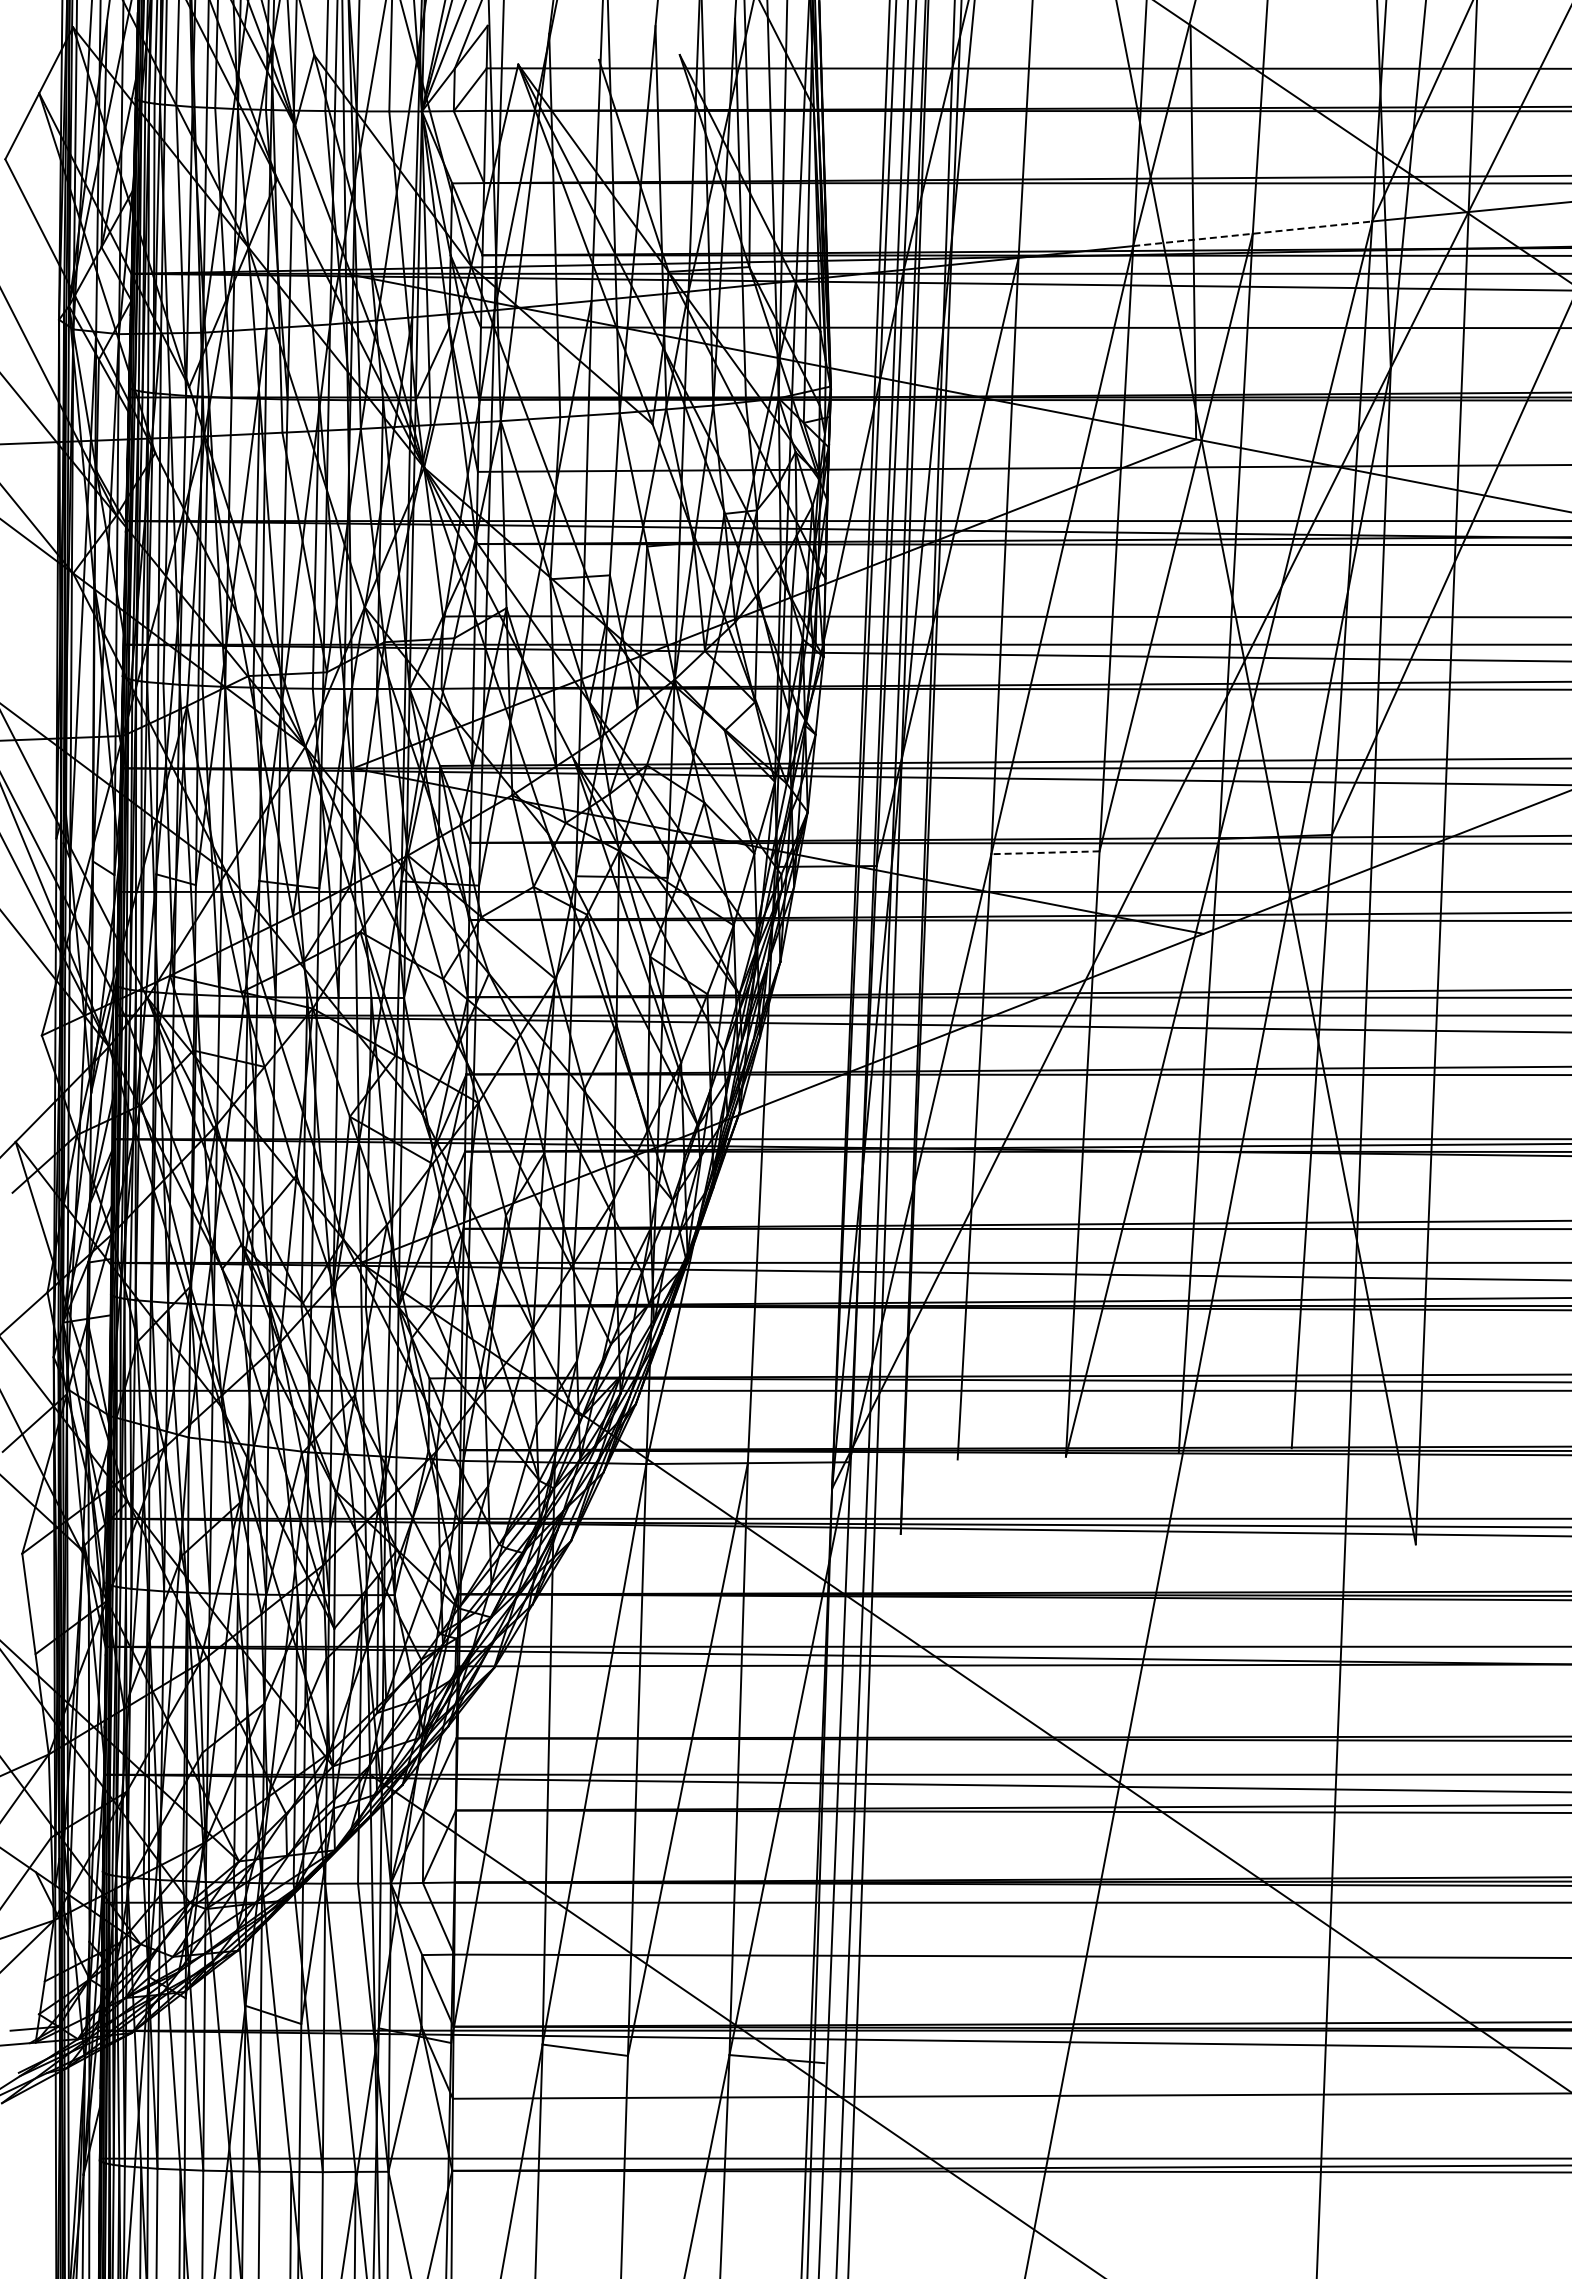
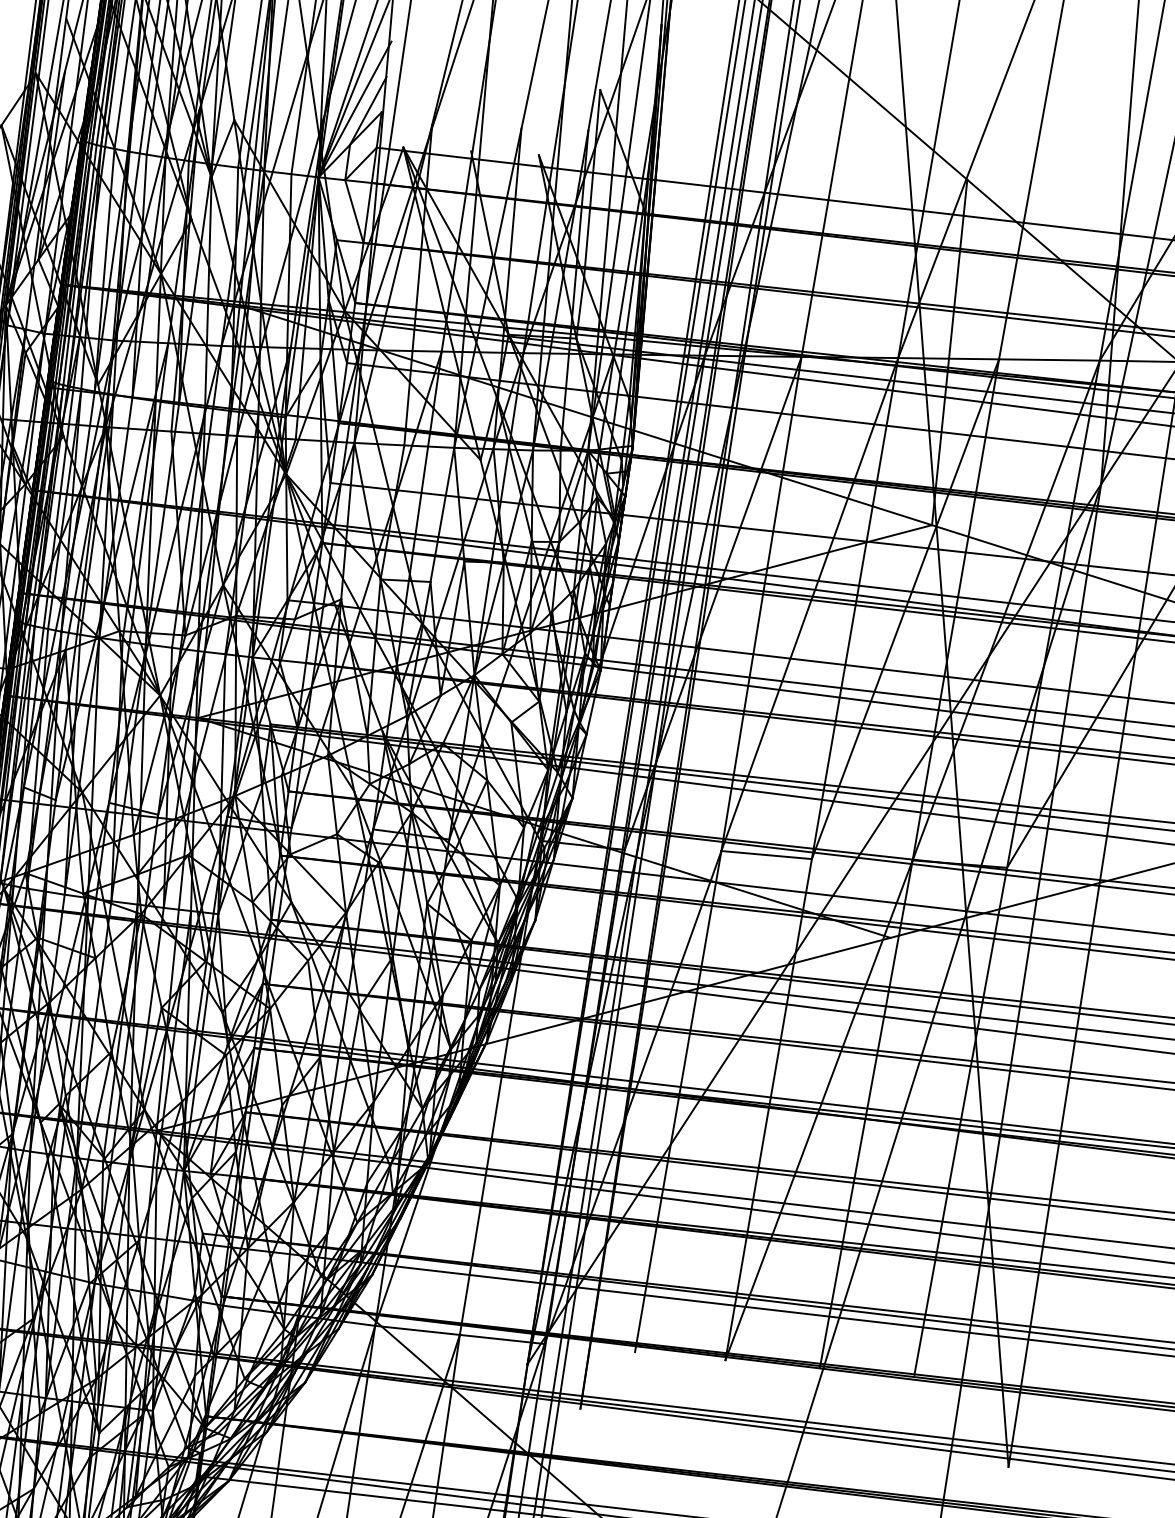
line: (1253, 233) -> (999, 359), dashed -> solid
line: (1044, 852) -> (765, 854), dashed -> solid

